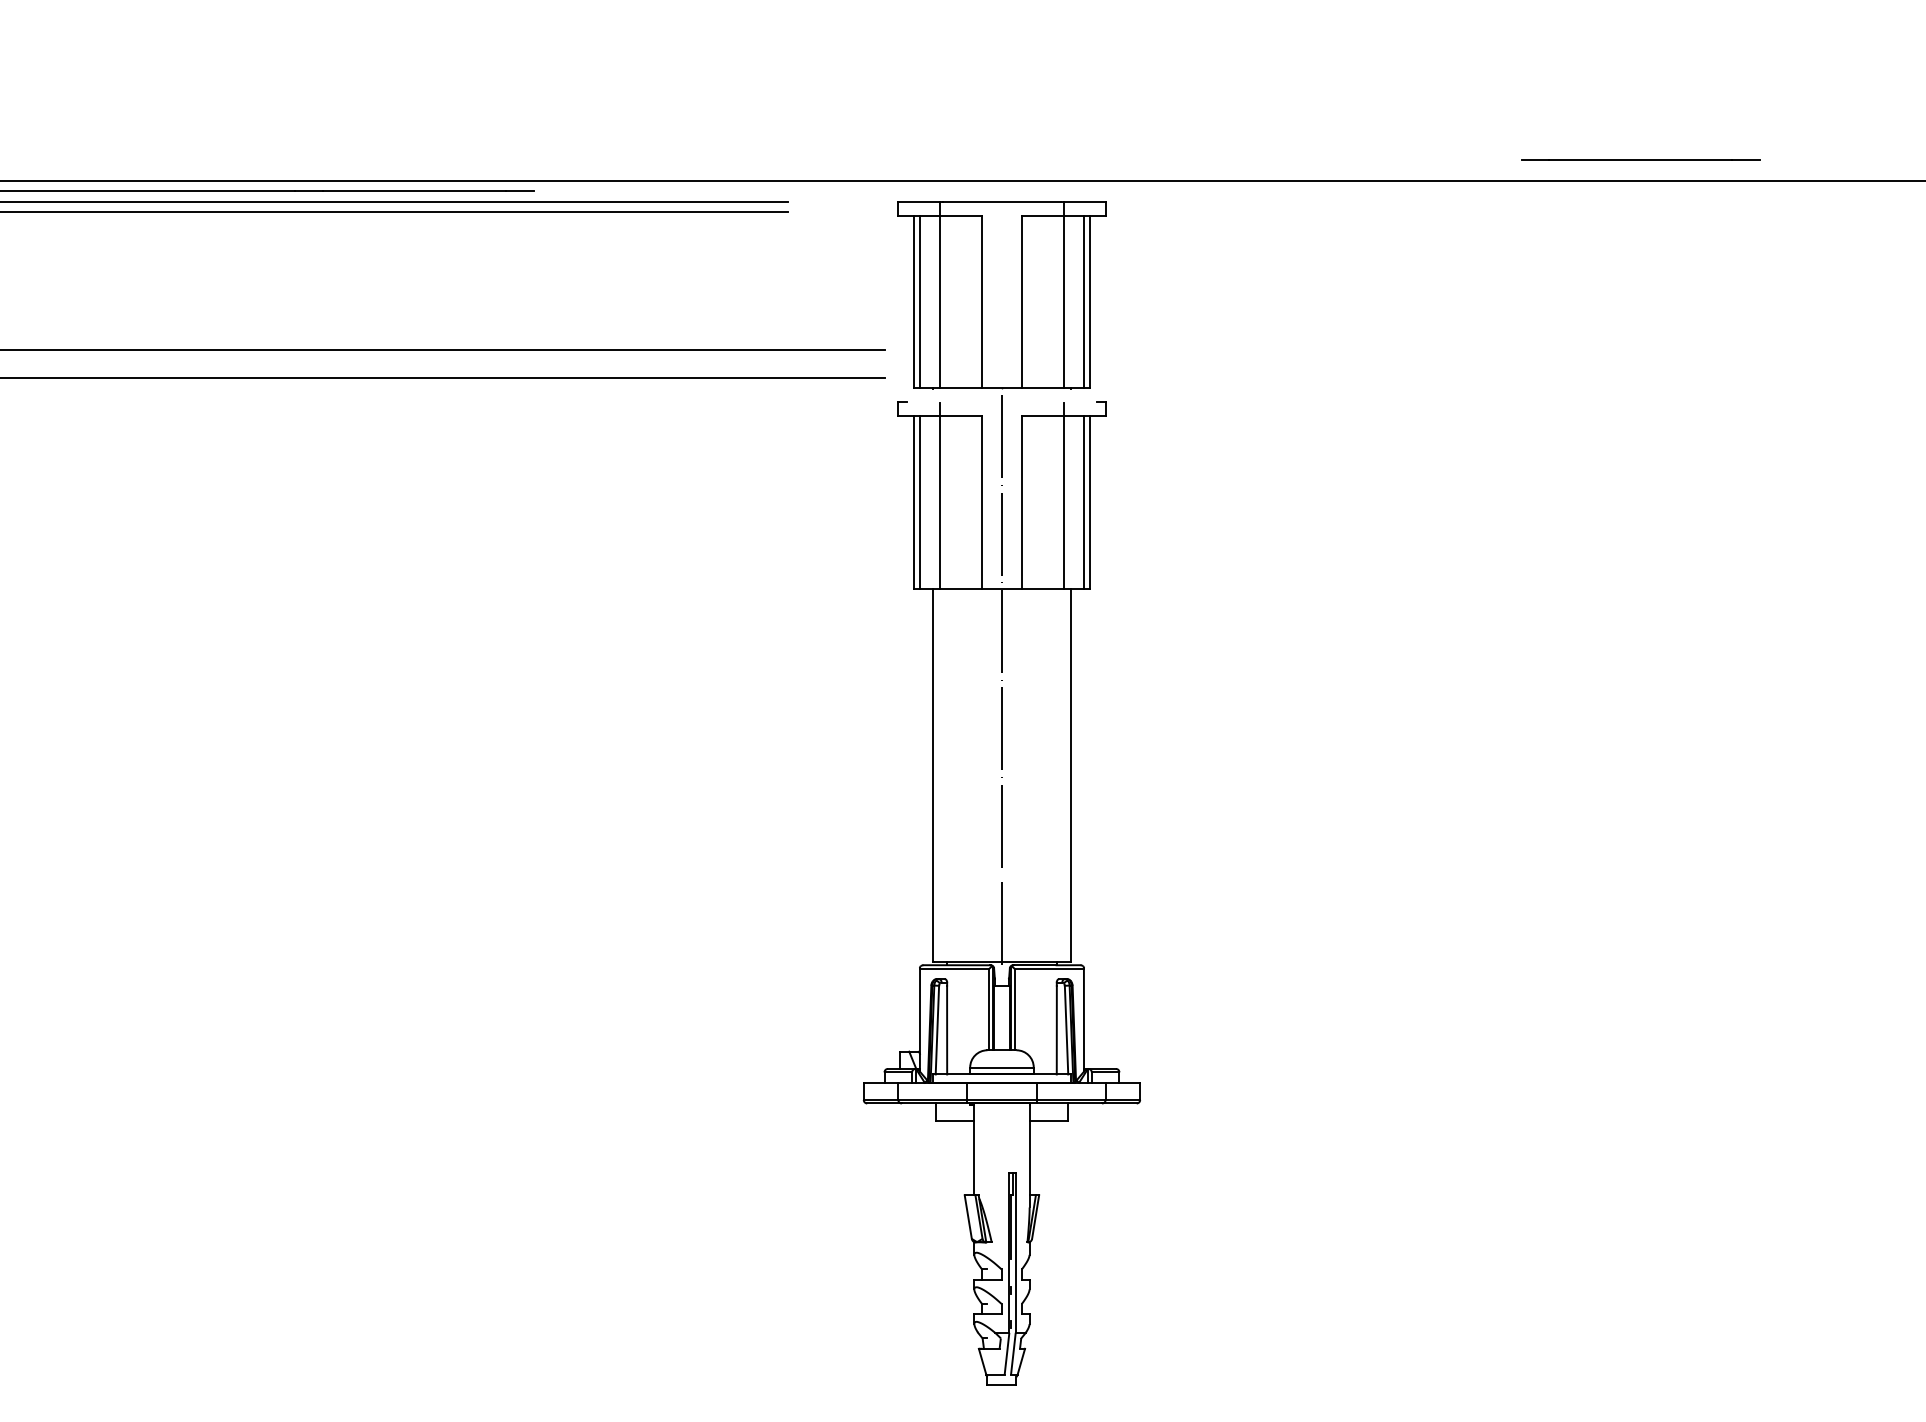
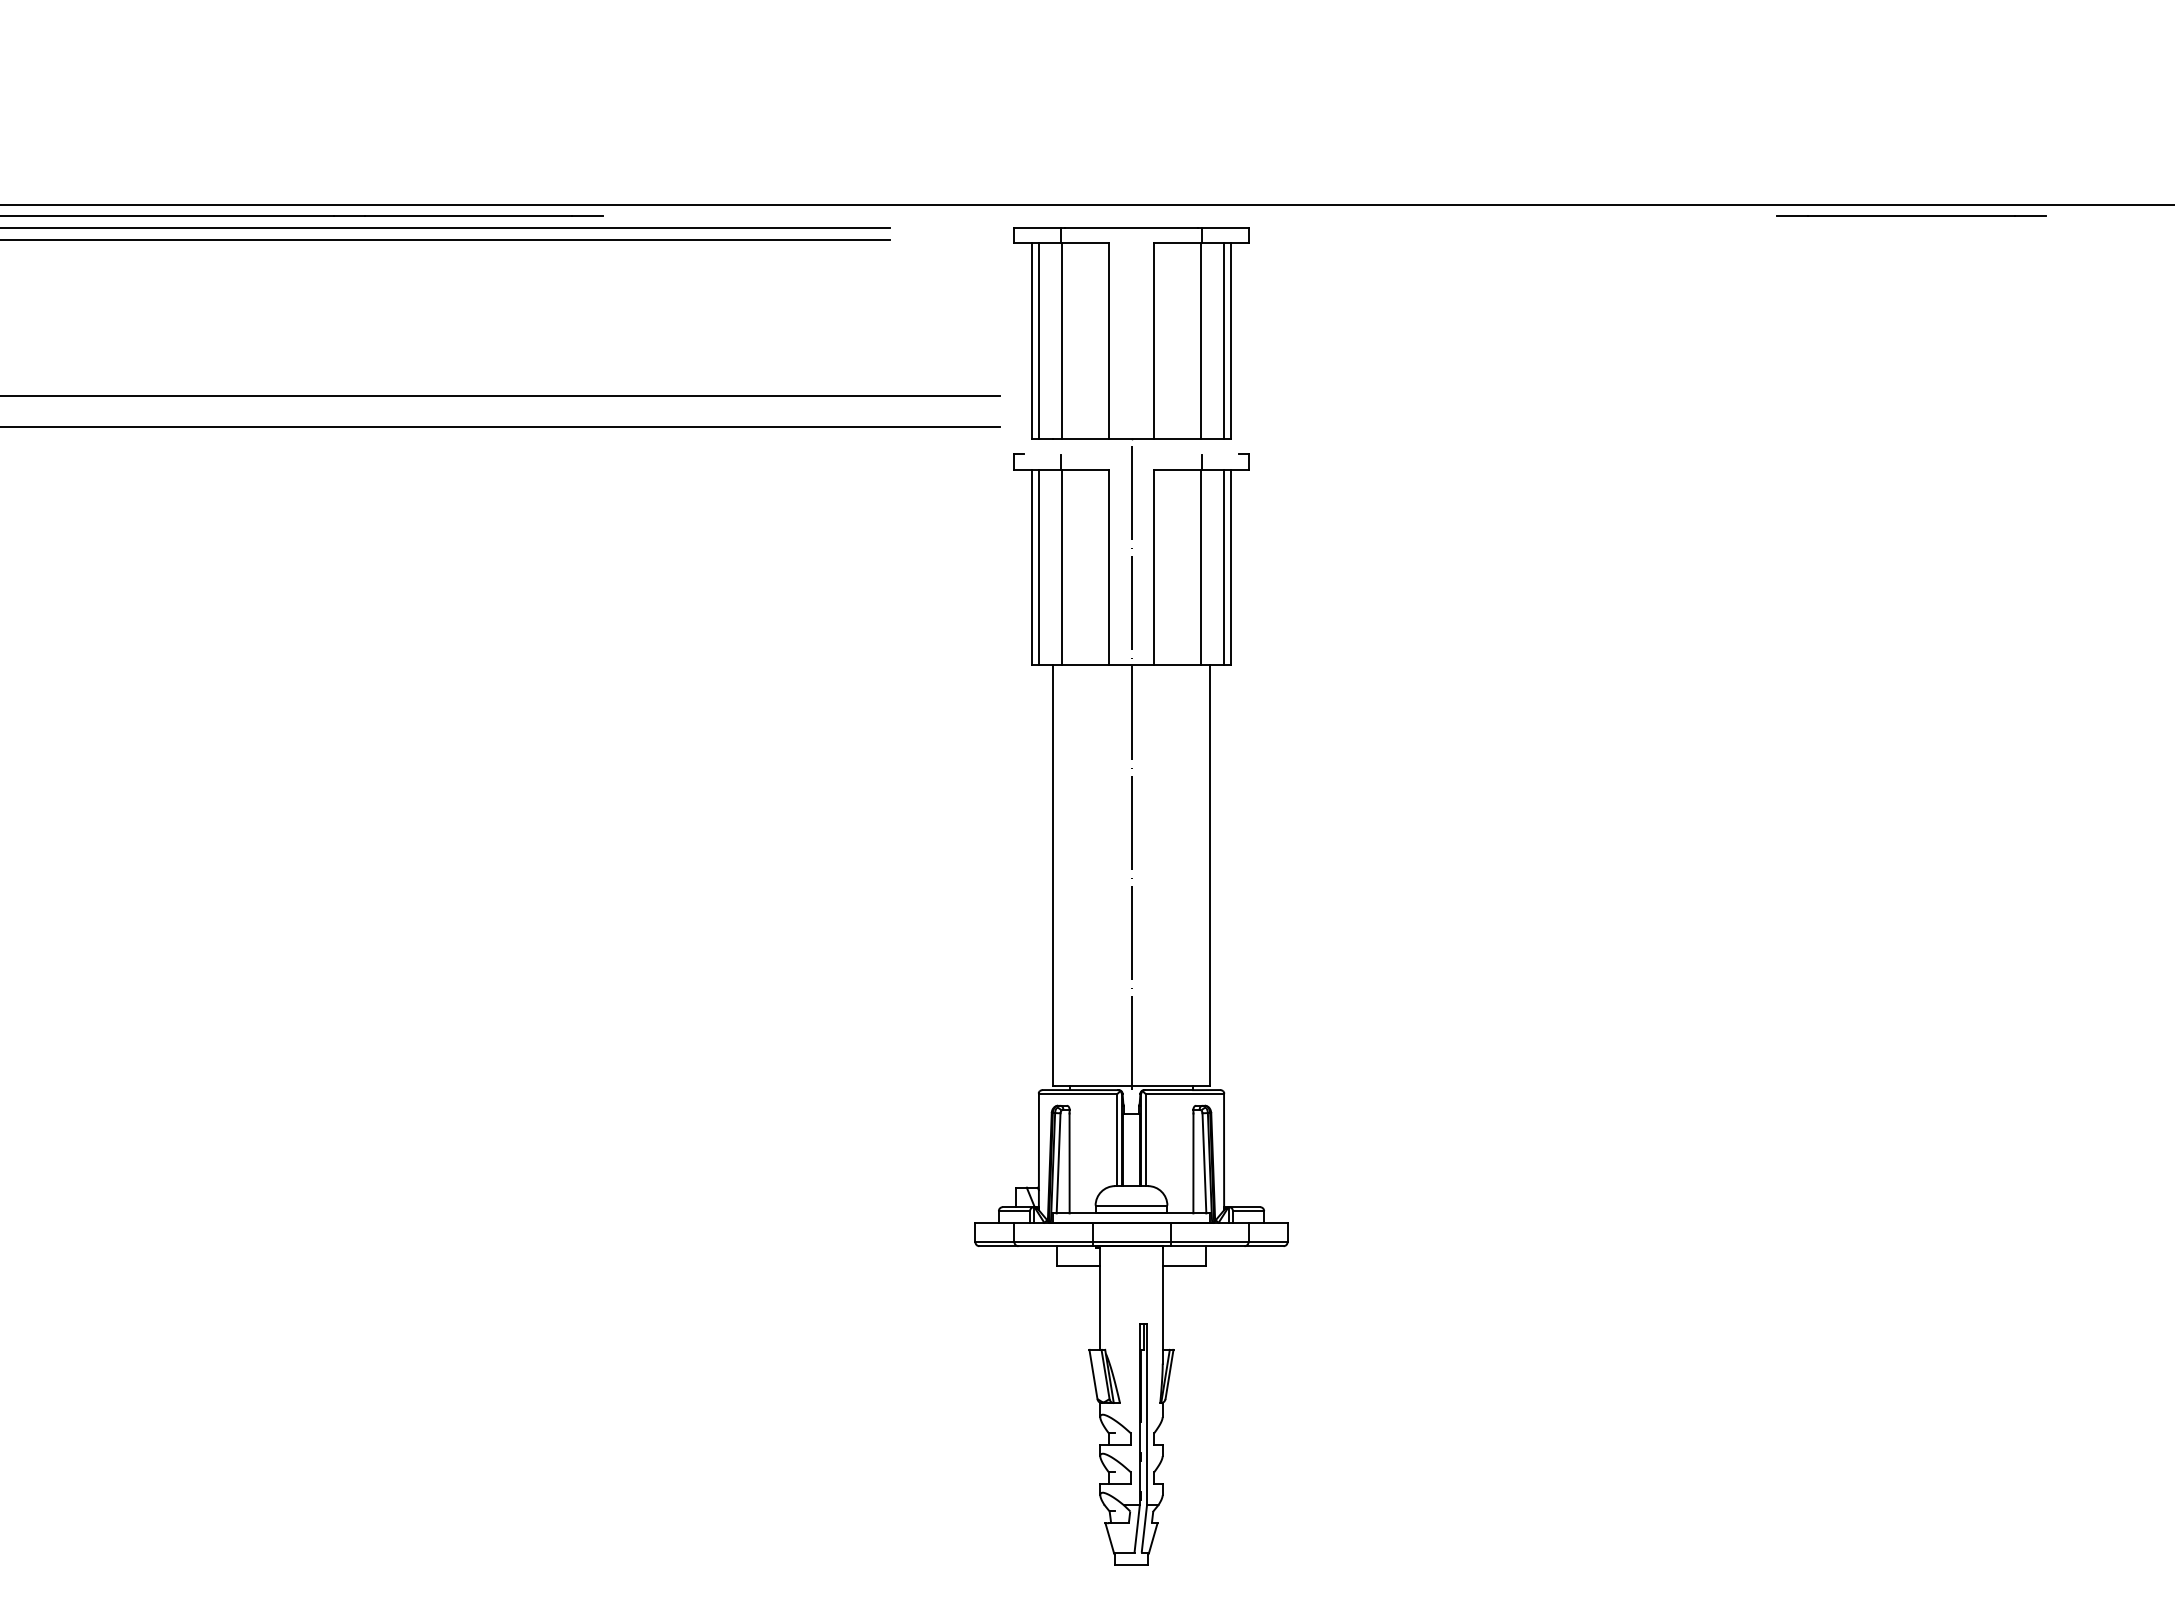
line: (1640, 159) -> (1911, 215), moved

